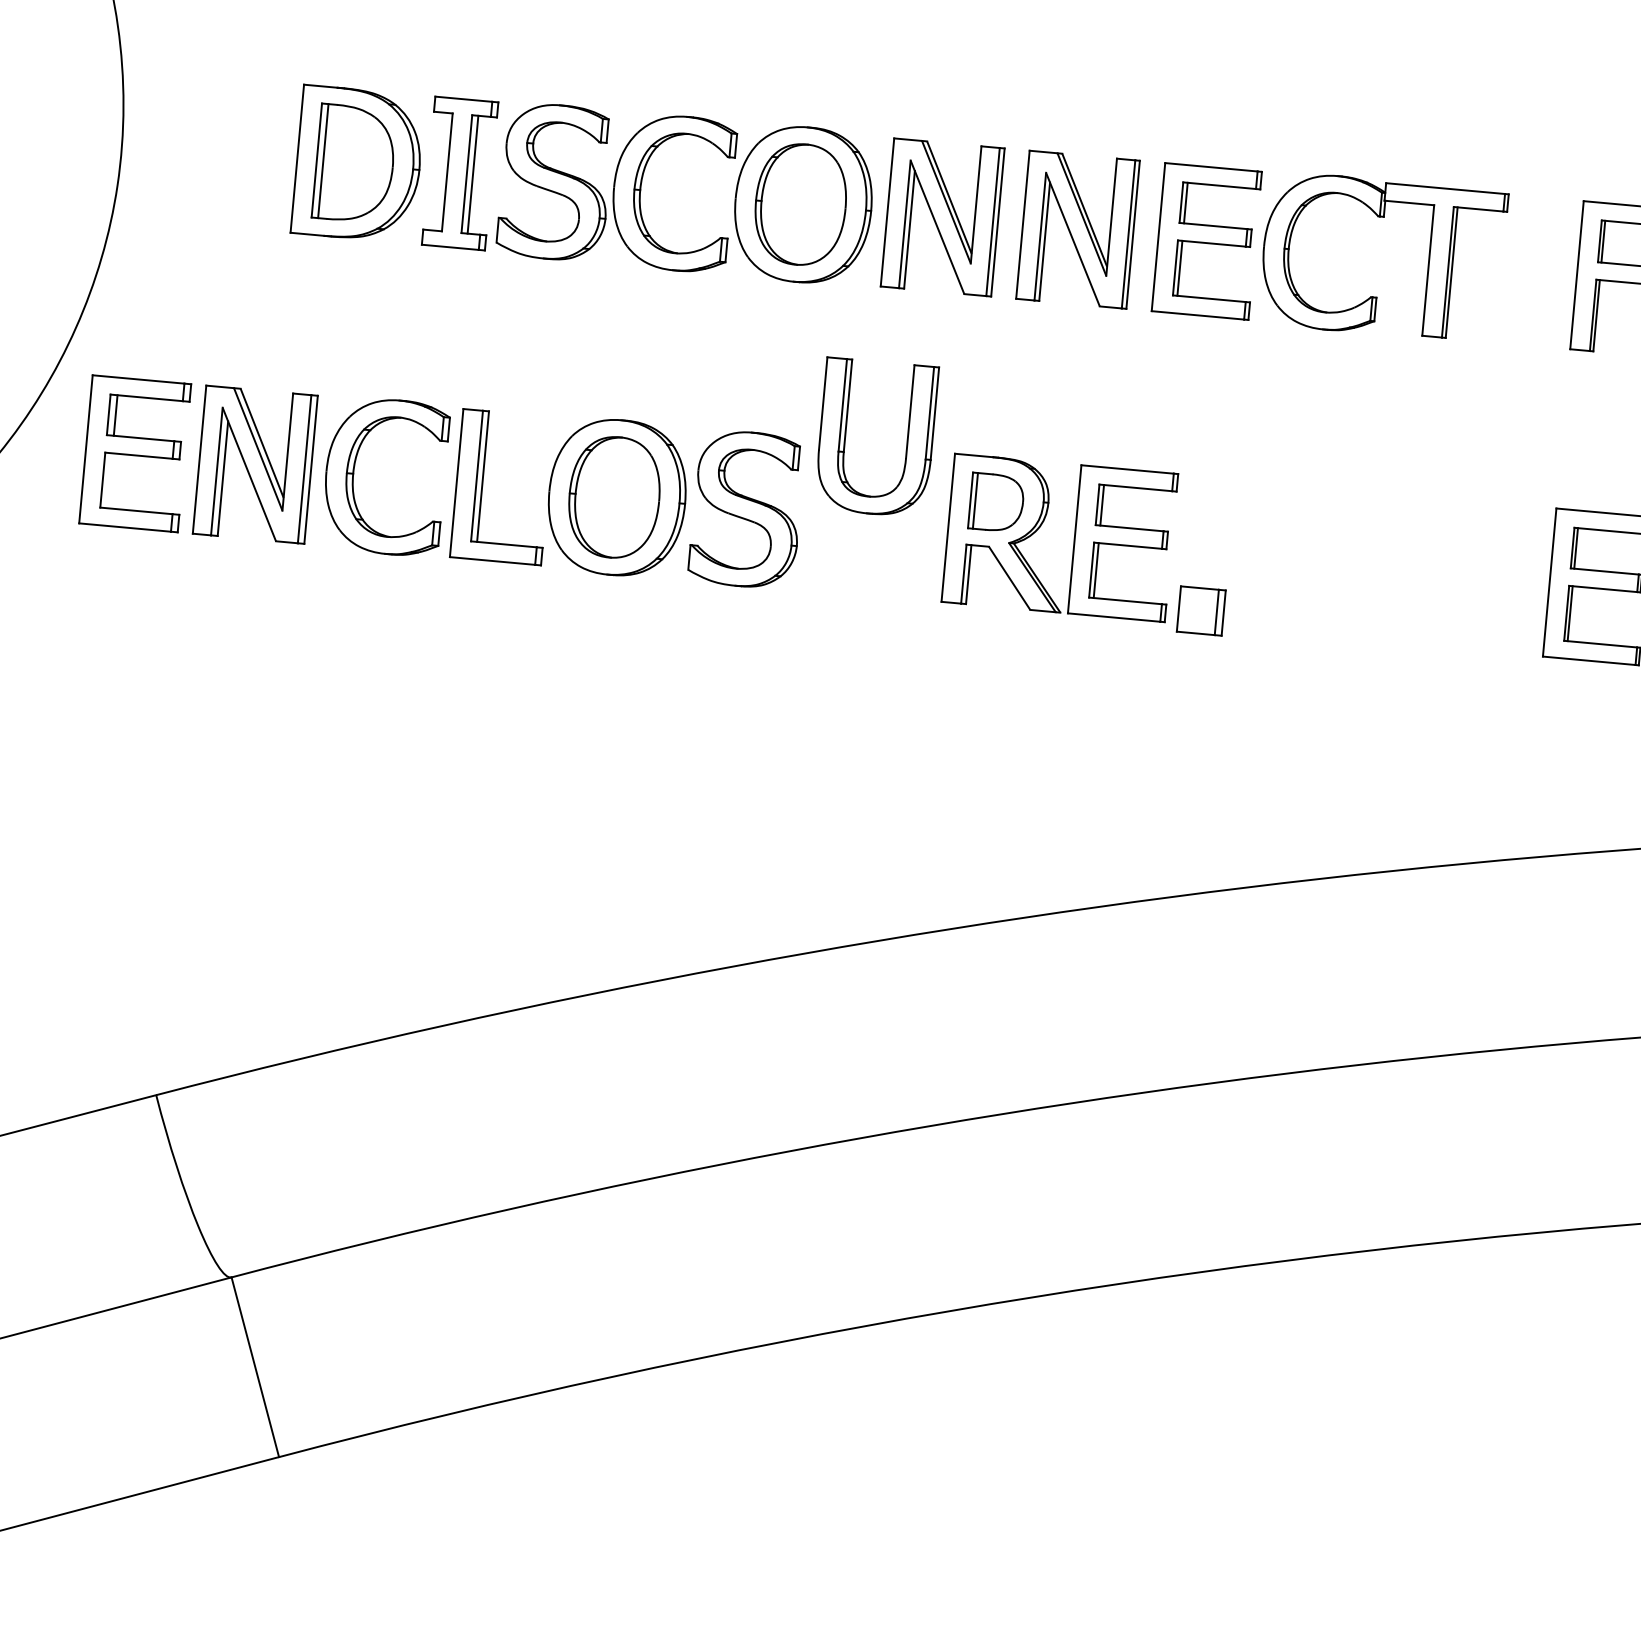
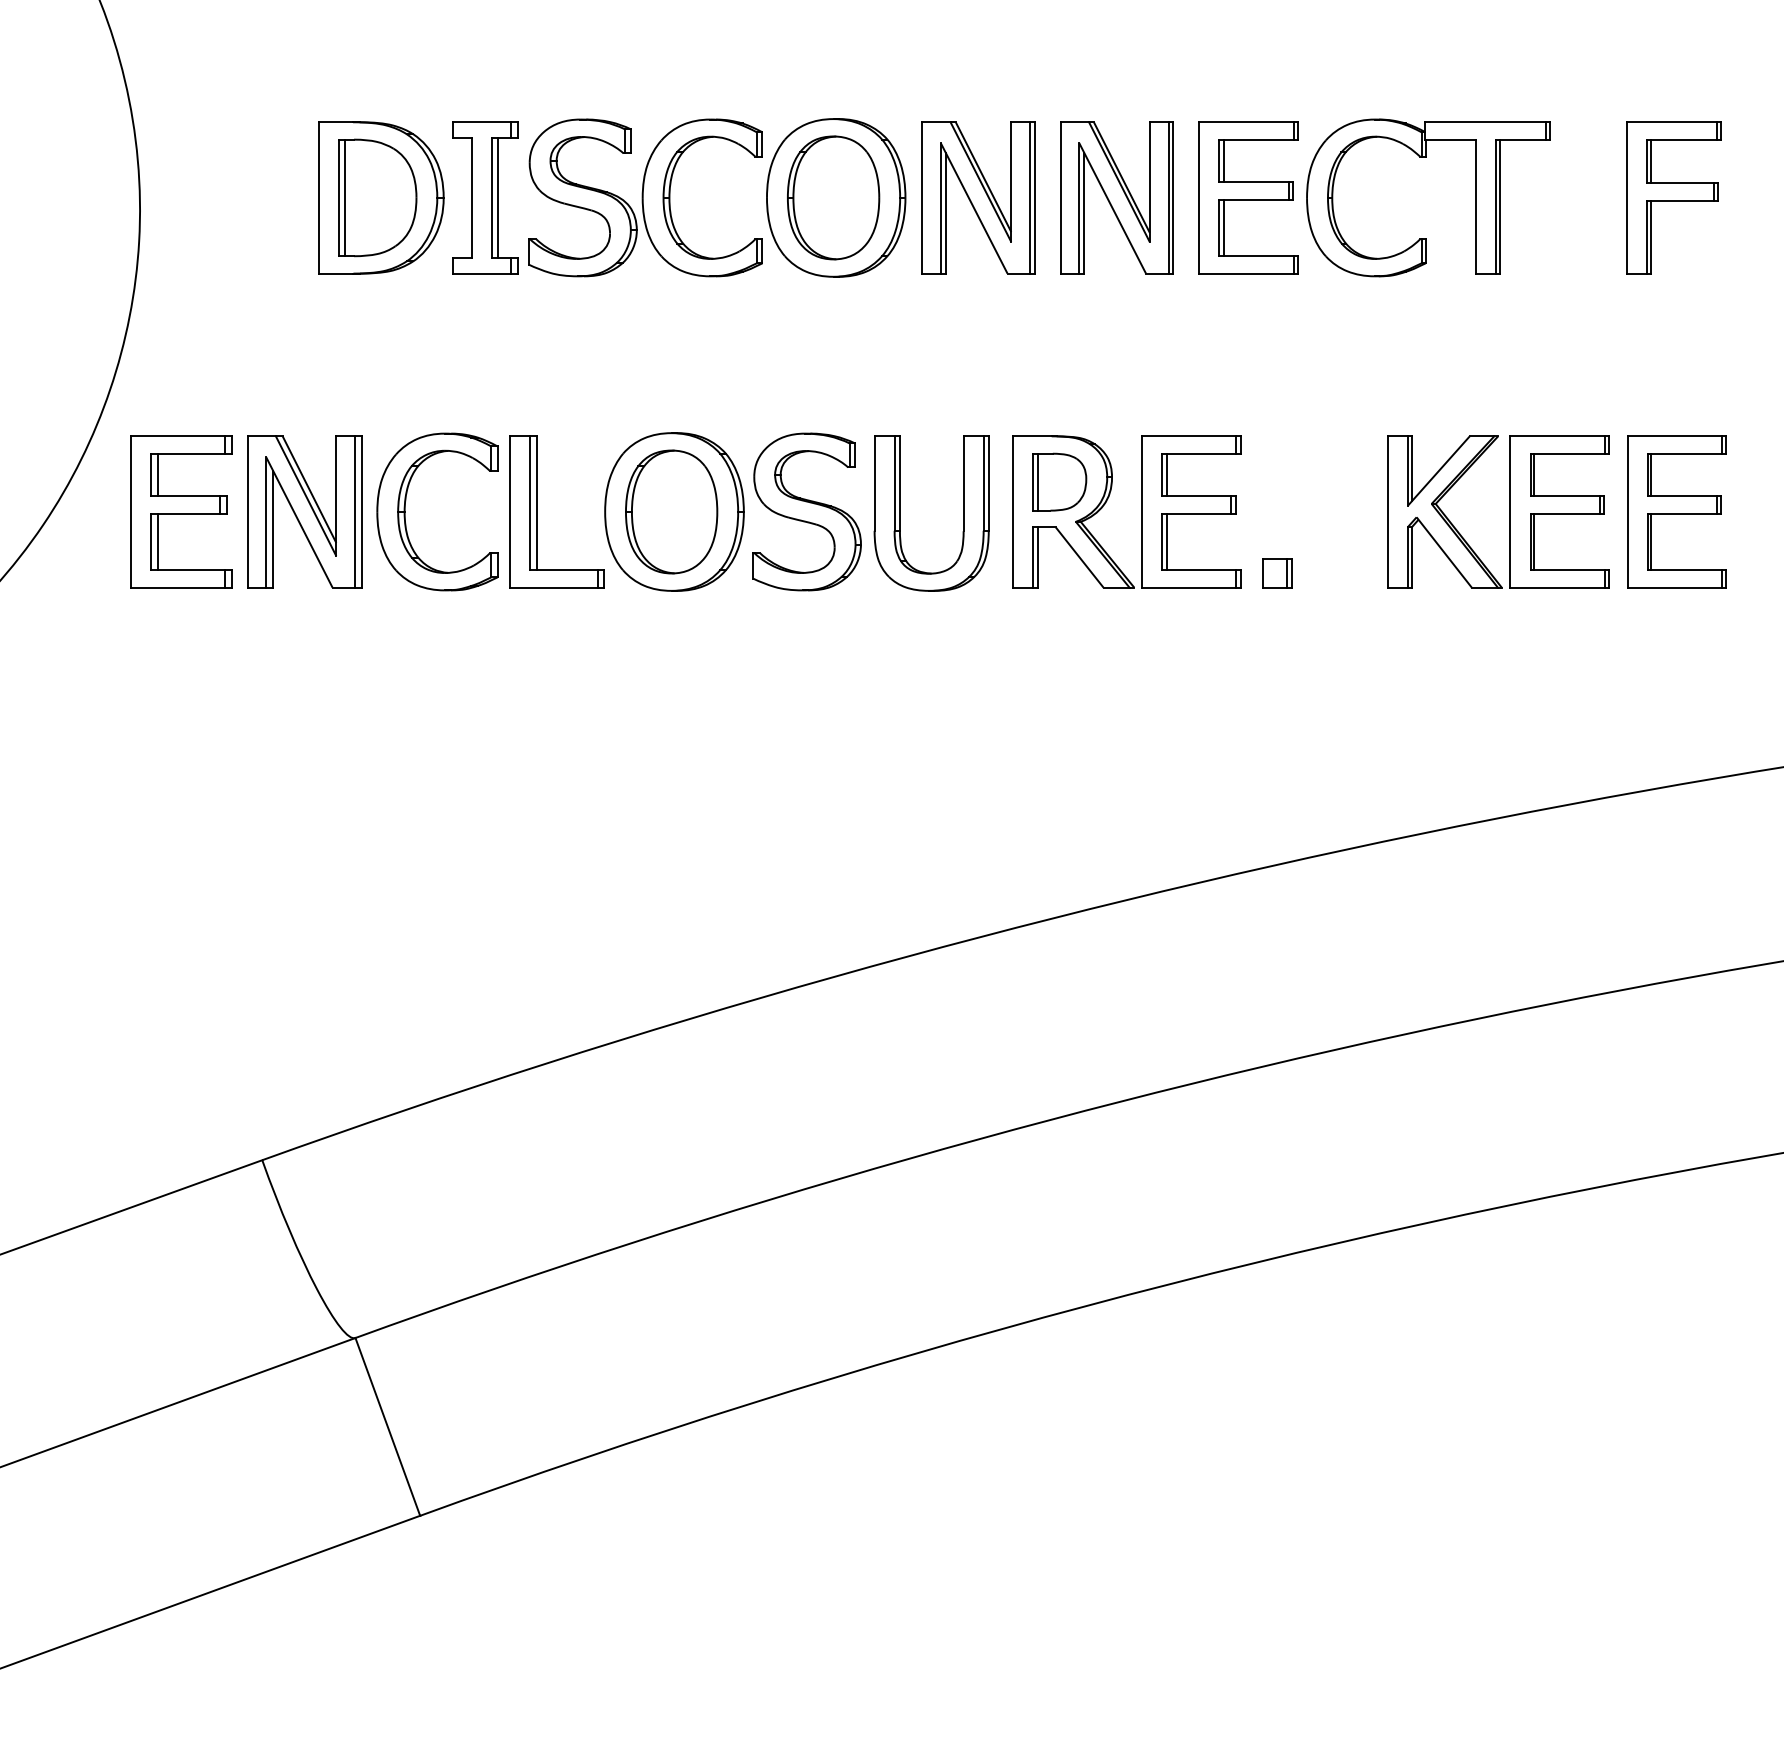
part: (845, 435) -> (900, 513), moved
line: (109, 480) -> (158, 541), added
part: (1434, 571) -> (1509, 511), added
part: (1201, 611) -> (1277, 573), size x0.62

